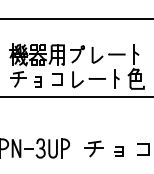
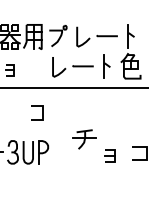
line: (61, 79) -> (42, 112), moved
part: (93, 148) -> (83, 138), moved

